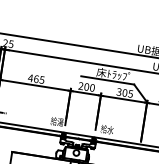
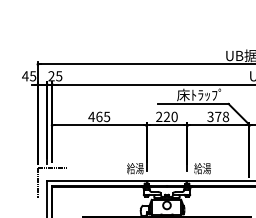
text: (86, 86) -> (166, 116), 200 -> 220
text: (128, 93) -> (222, 116), 305 -> 378
text: (110, 130) -> (206, 168), 給水 -> 給湯

